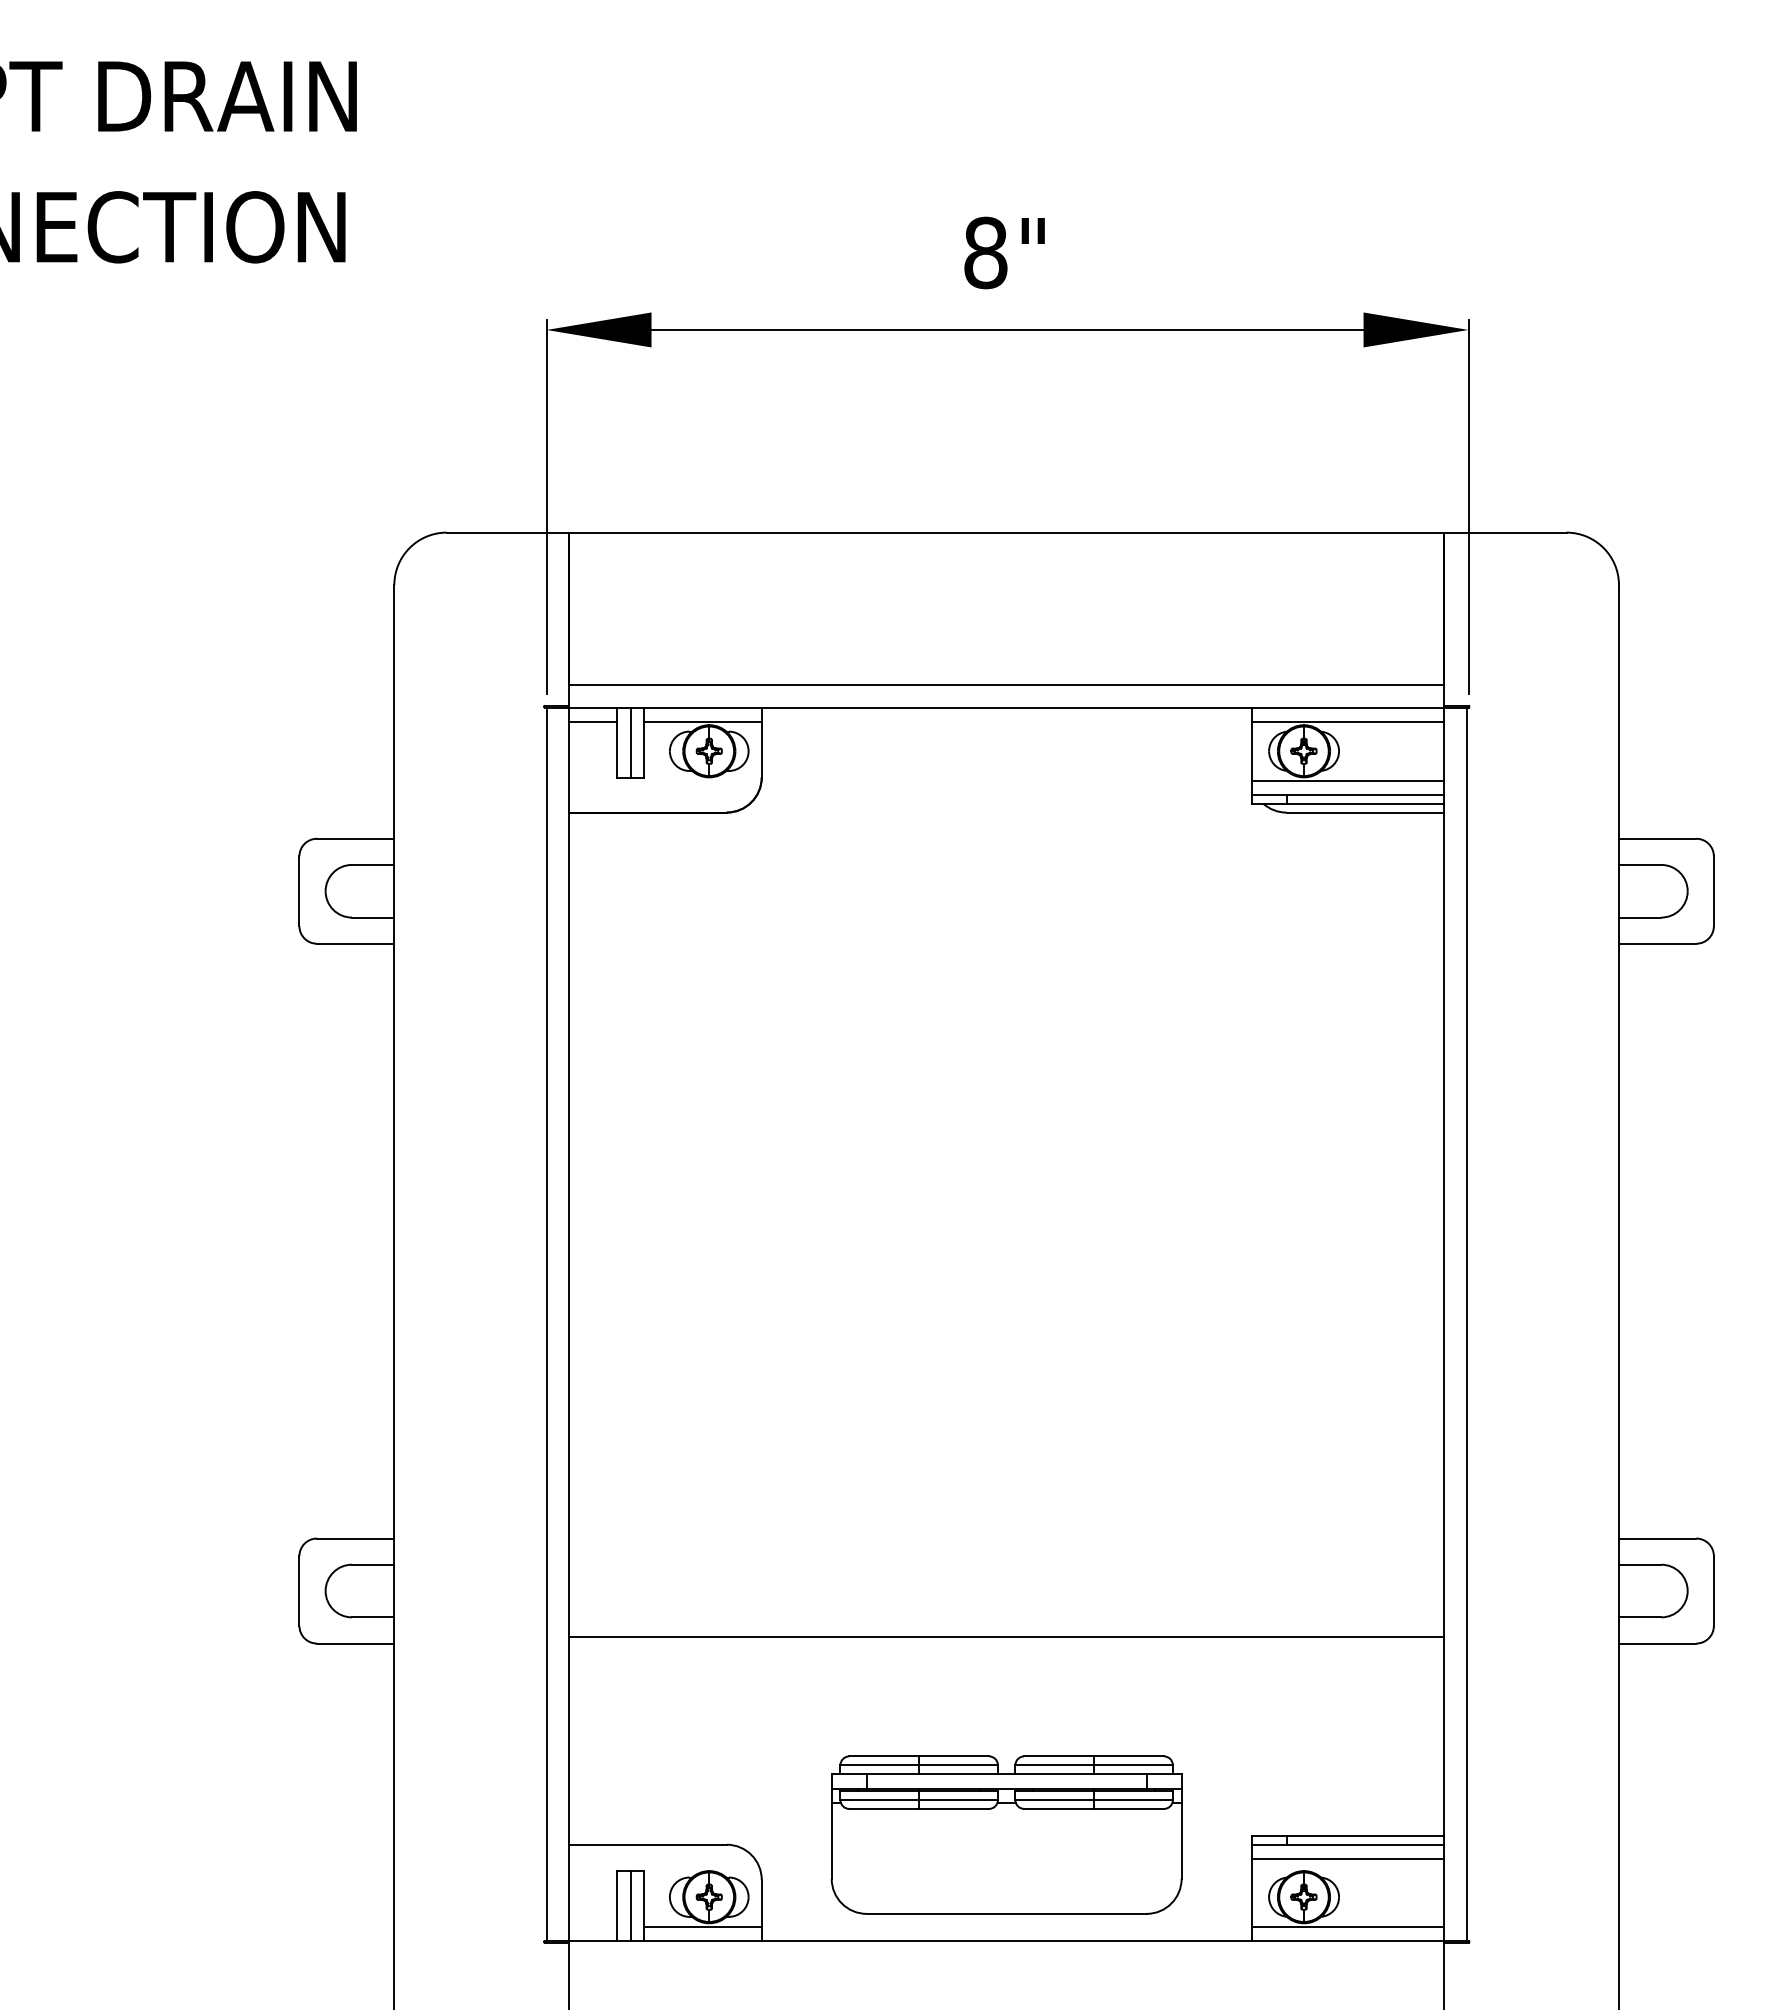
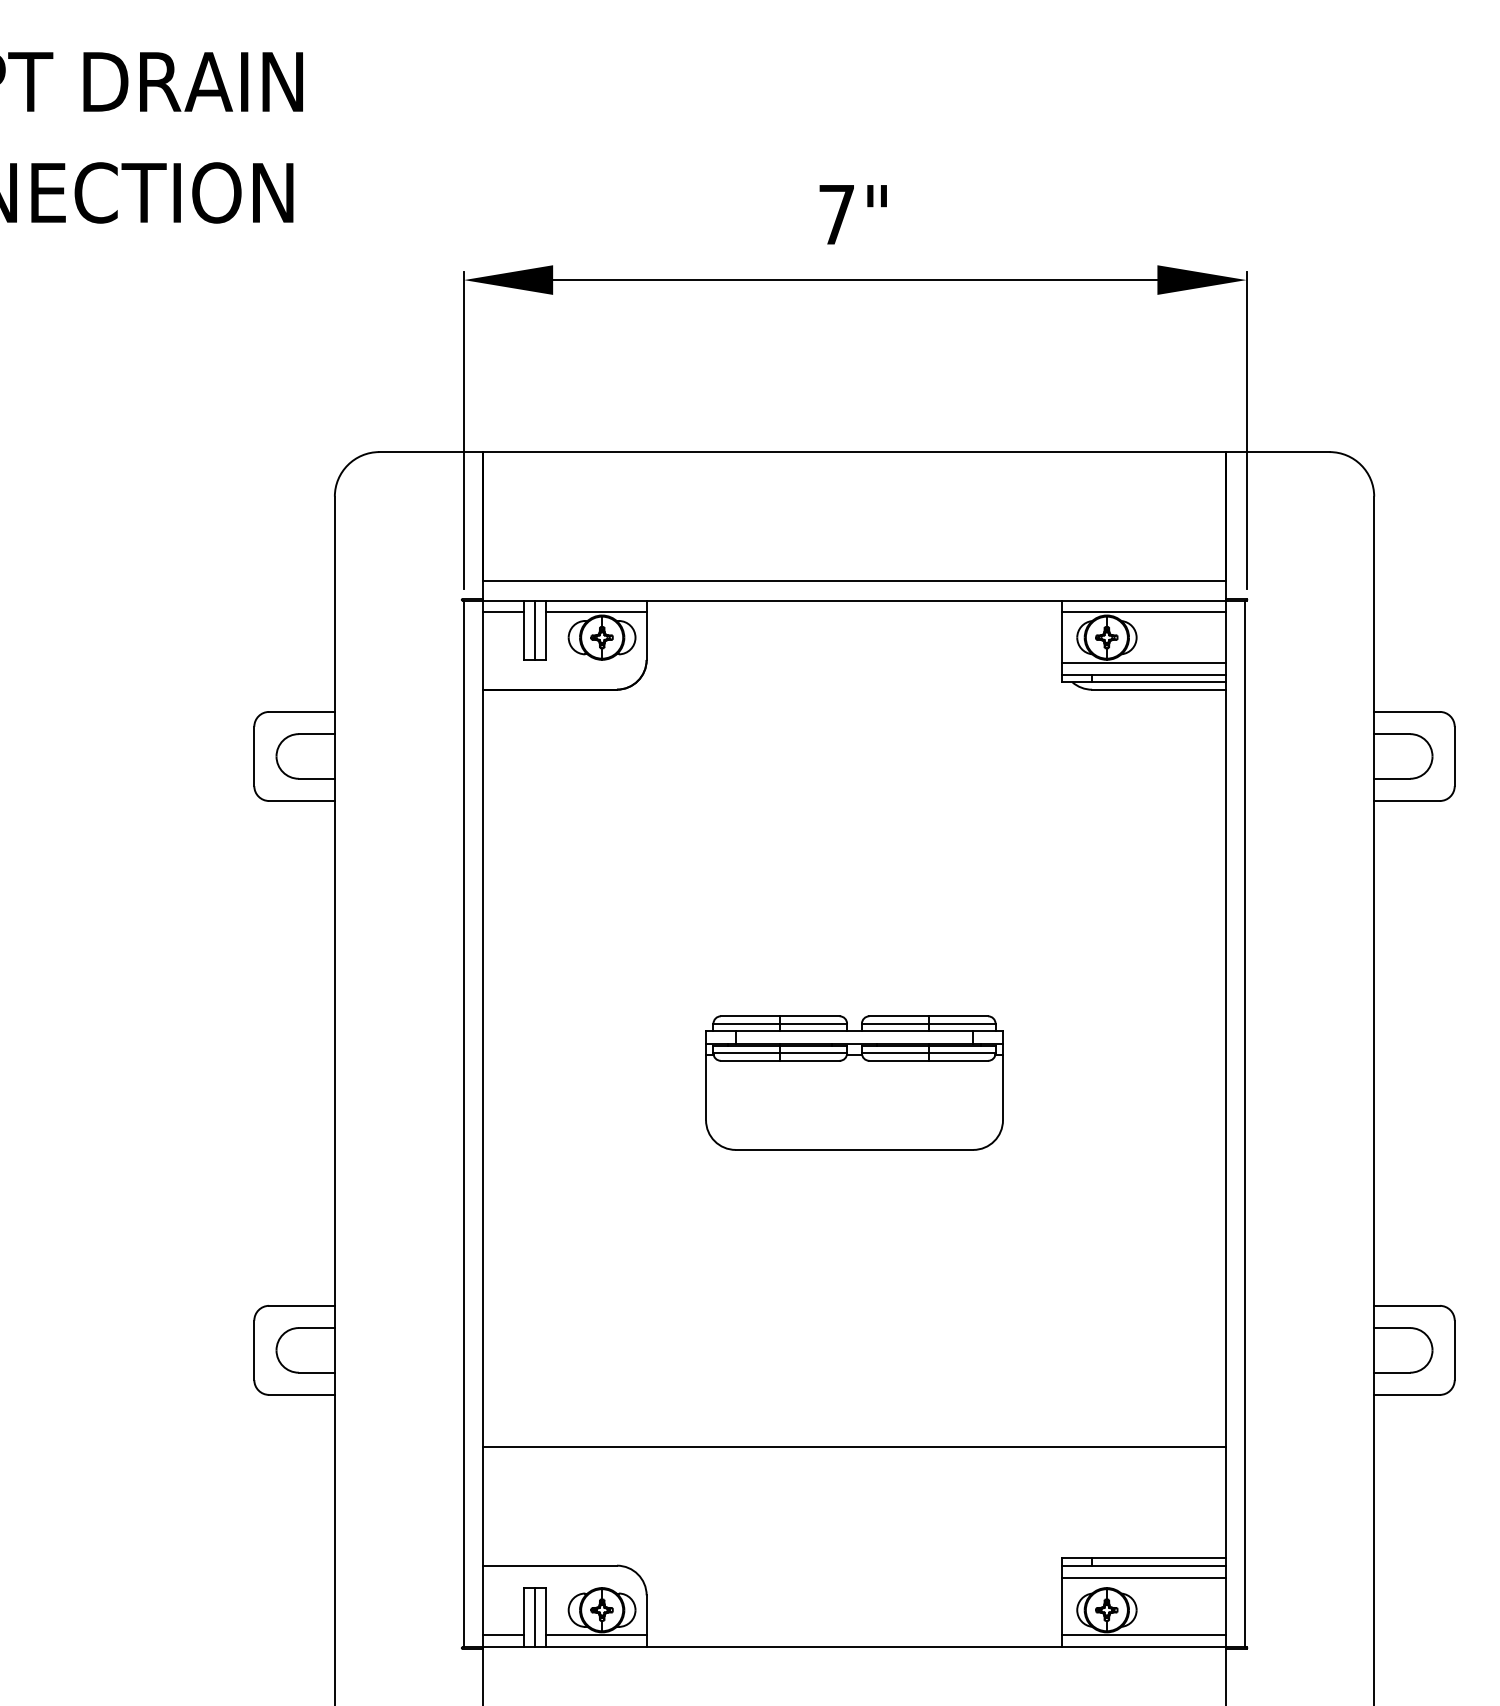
text: (985, 252) -> (836, 214), 8" -> 7"
line: (1006, 1636) -> (854, 1446), moved
part: (1006, 1834) -> (854, 1082), moved
line: (593, 1926) -> (503, 1635), added

